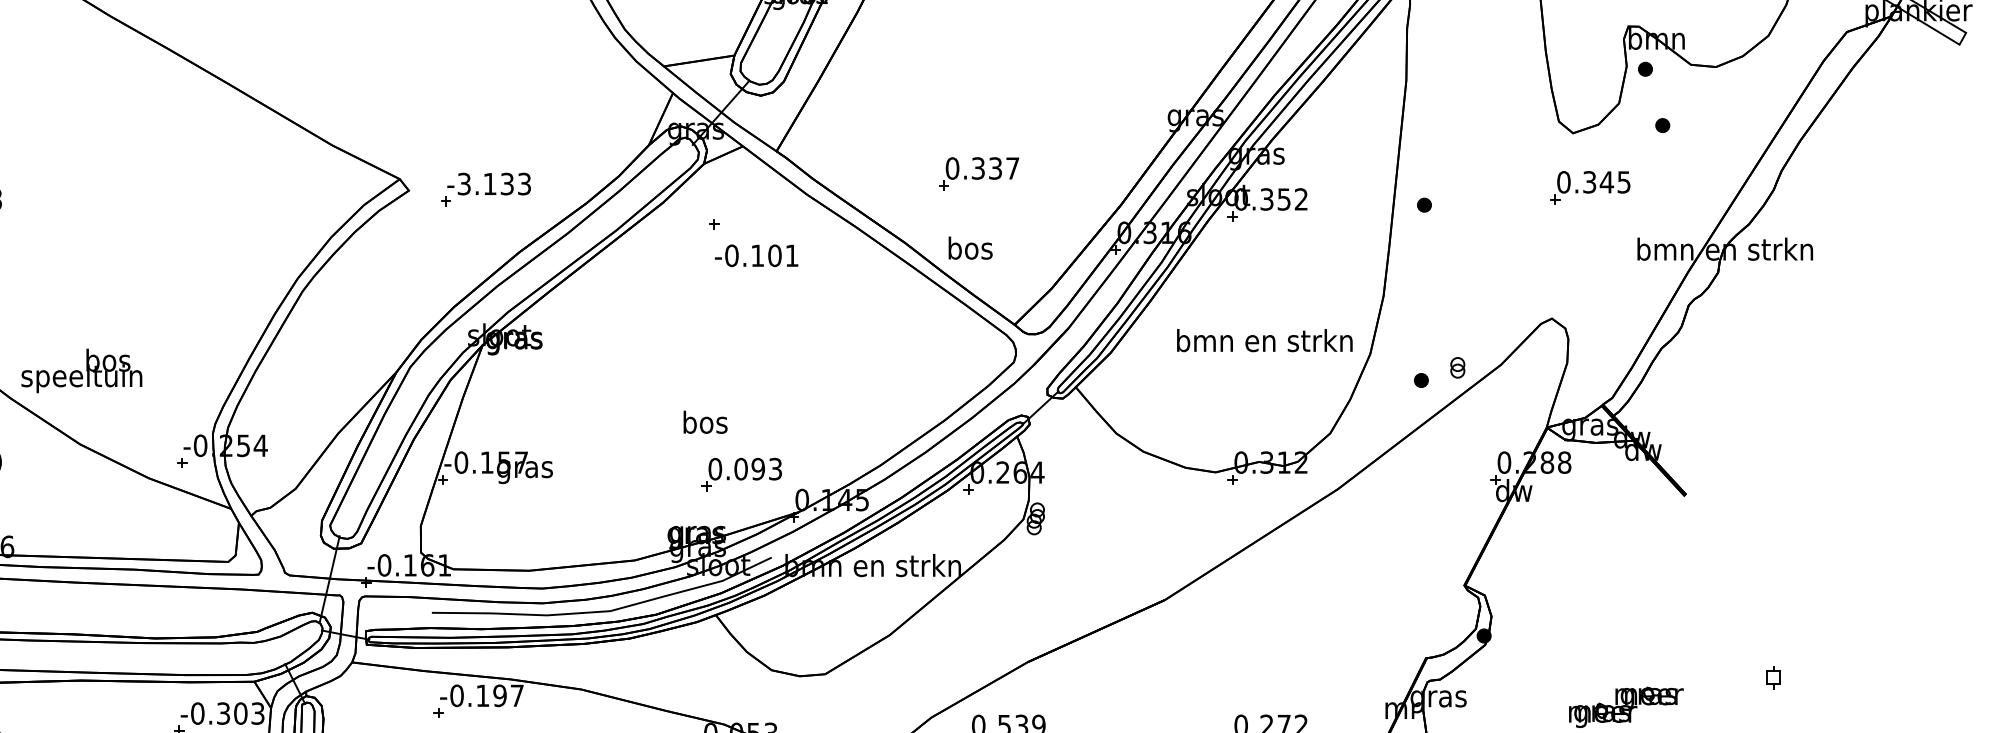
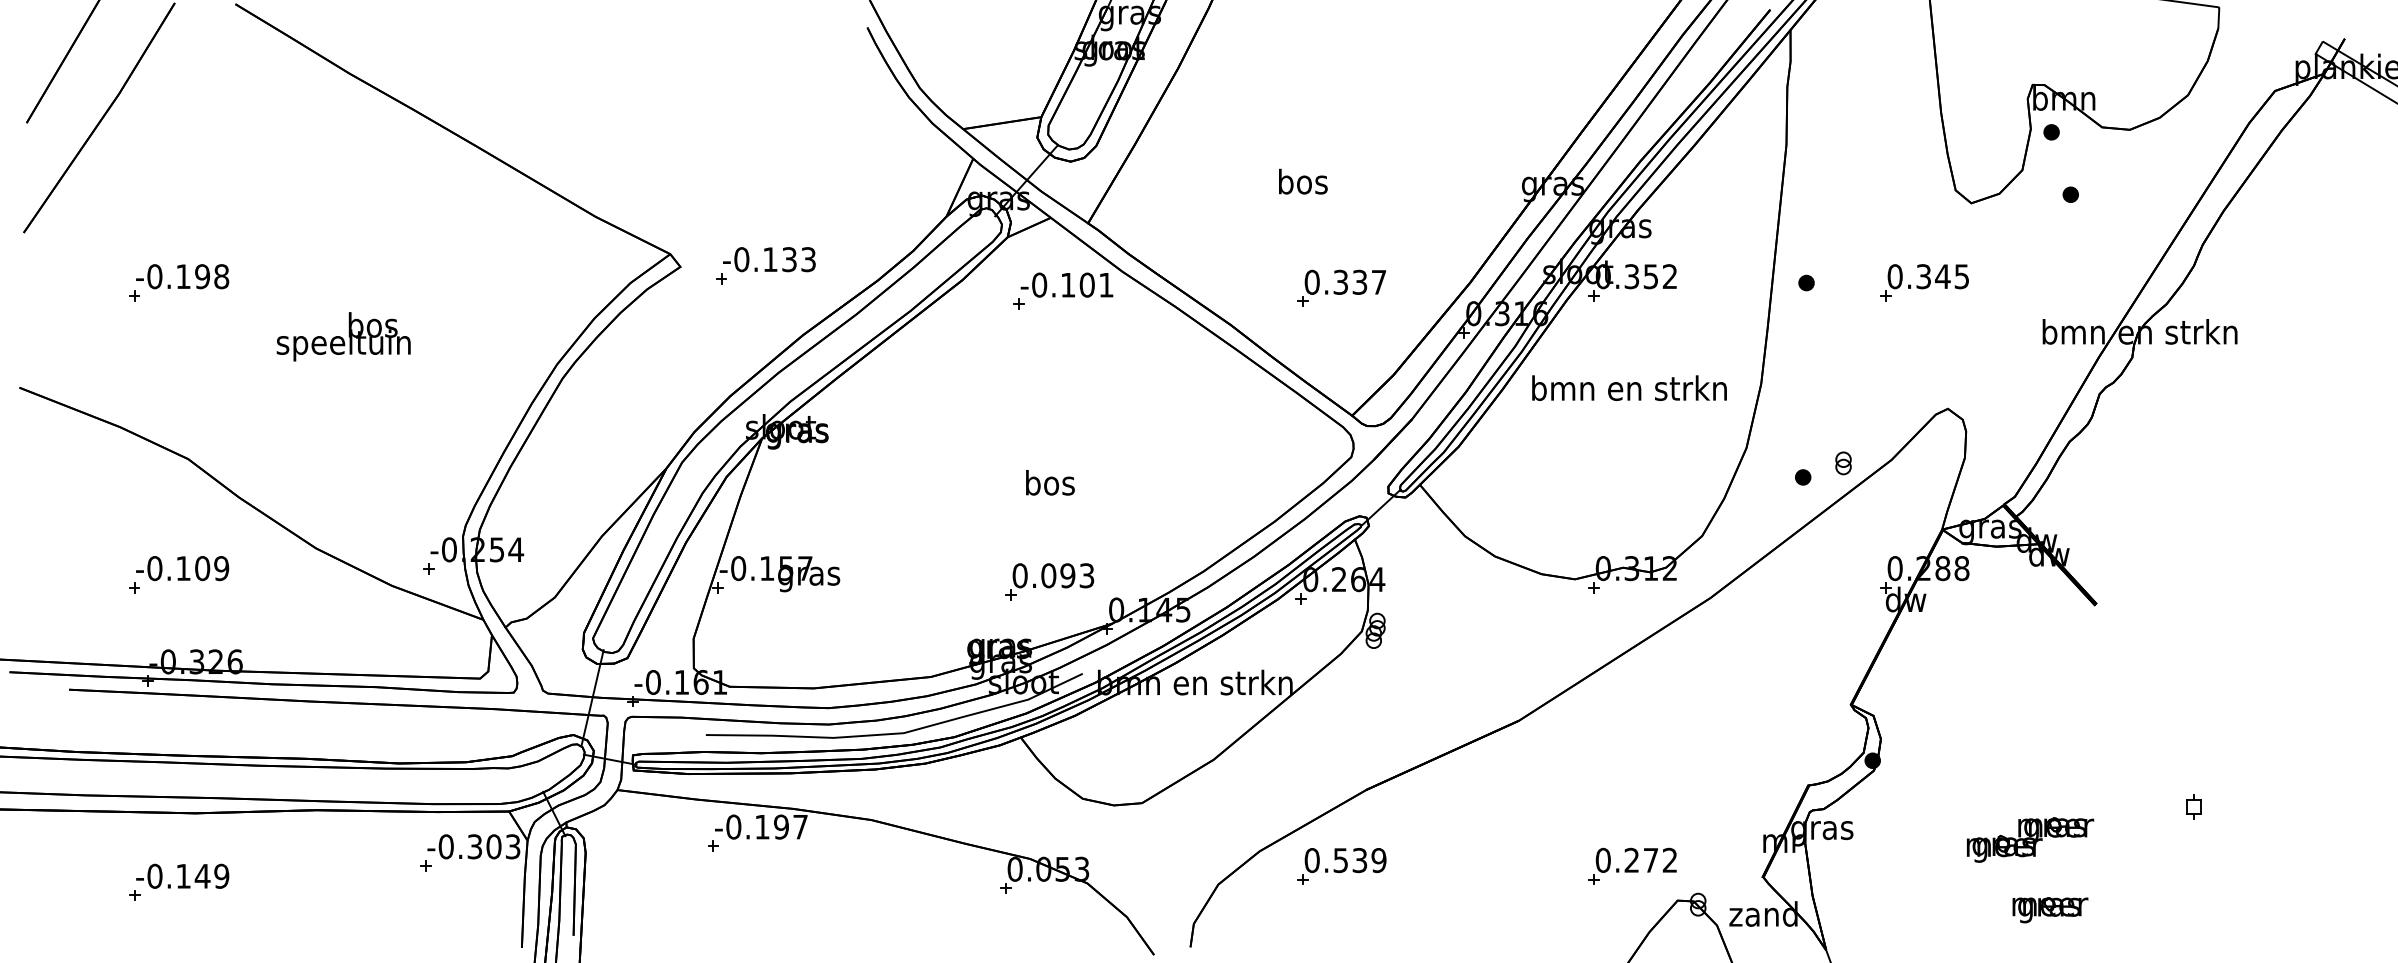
part: (978, 173) -> (1341, 287), moved
text: (463, 183) -> (741, 259), -3.133 -> -0.133
part: (1590, 187) -> (1924, 282), moved
text: (970, 247) -> (1303, 181), moved
text: (756, 255) -> (1066, 284), moved
text: (1264, 339) -> (1629, 387), moved
text: (81, 370) -> (343, 336), moved
text: (705, 422) -> (1050, 482), moved

